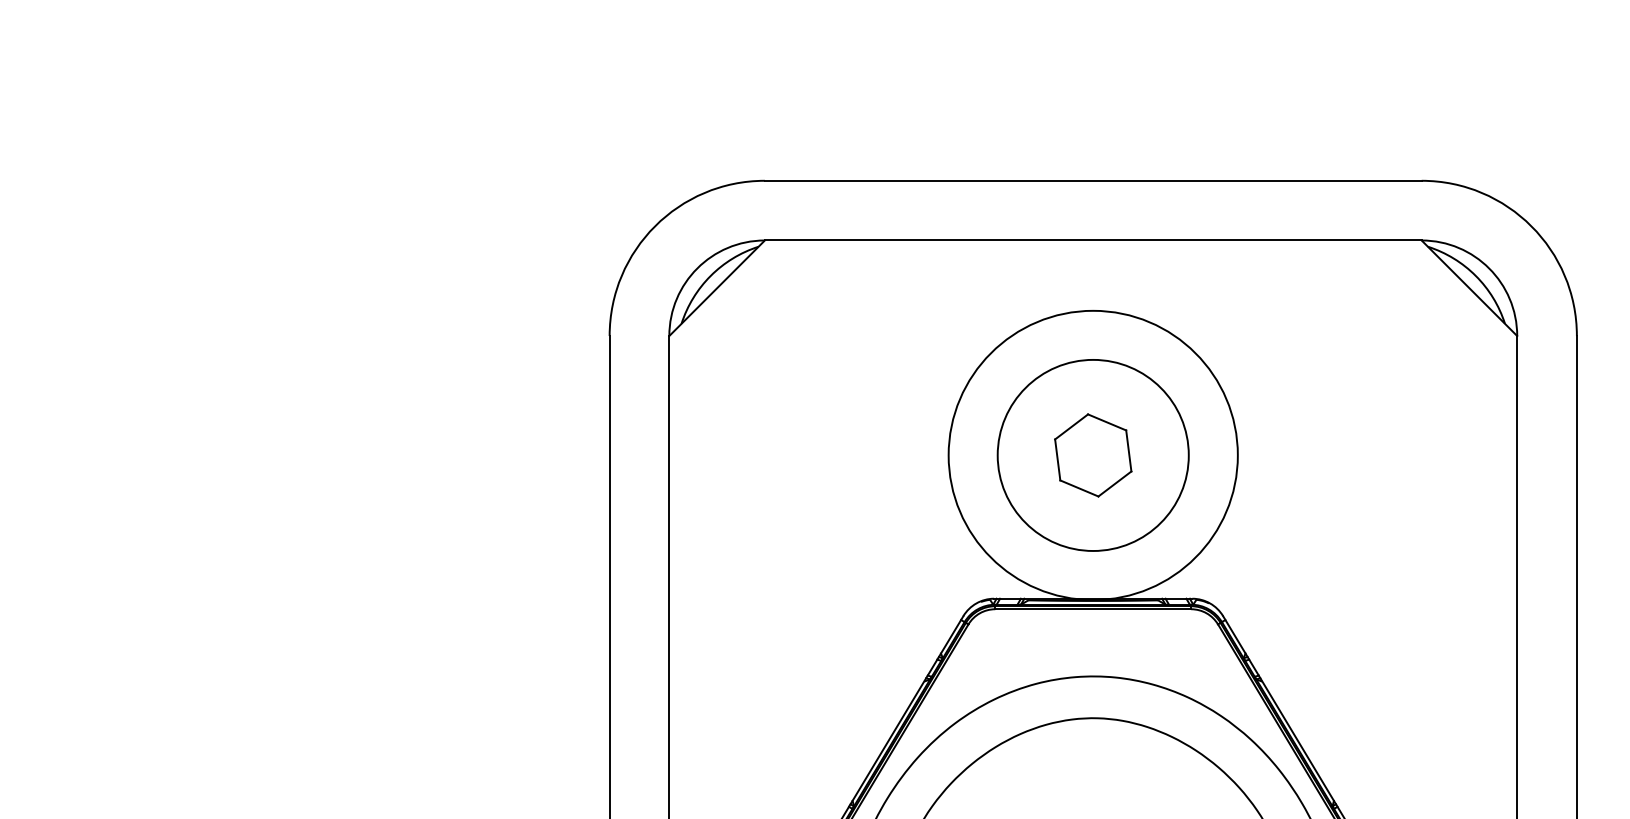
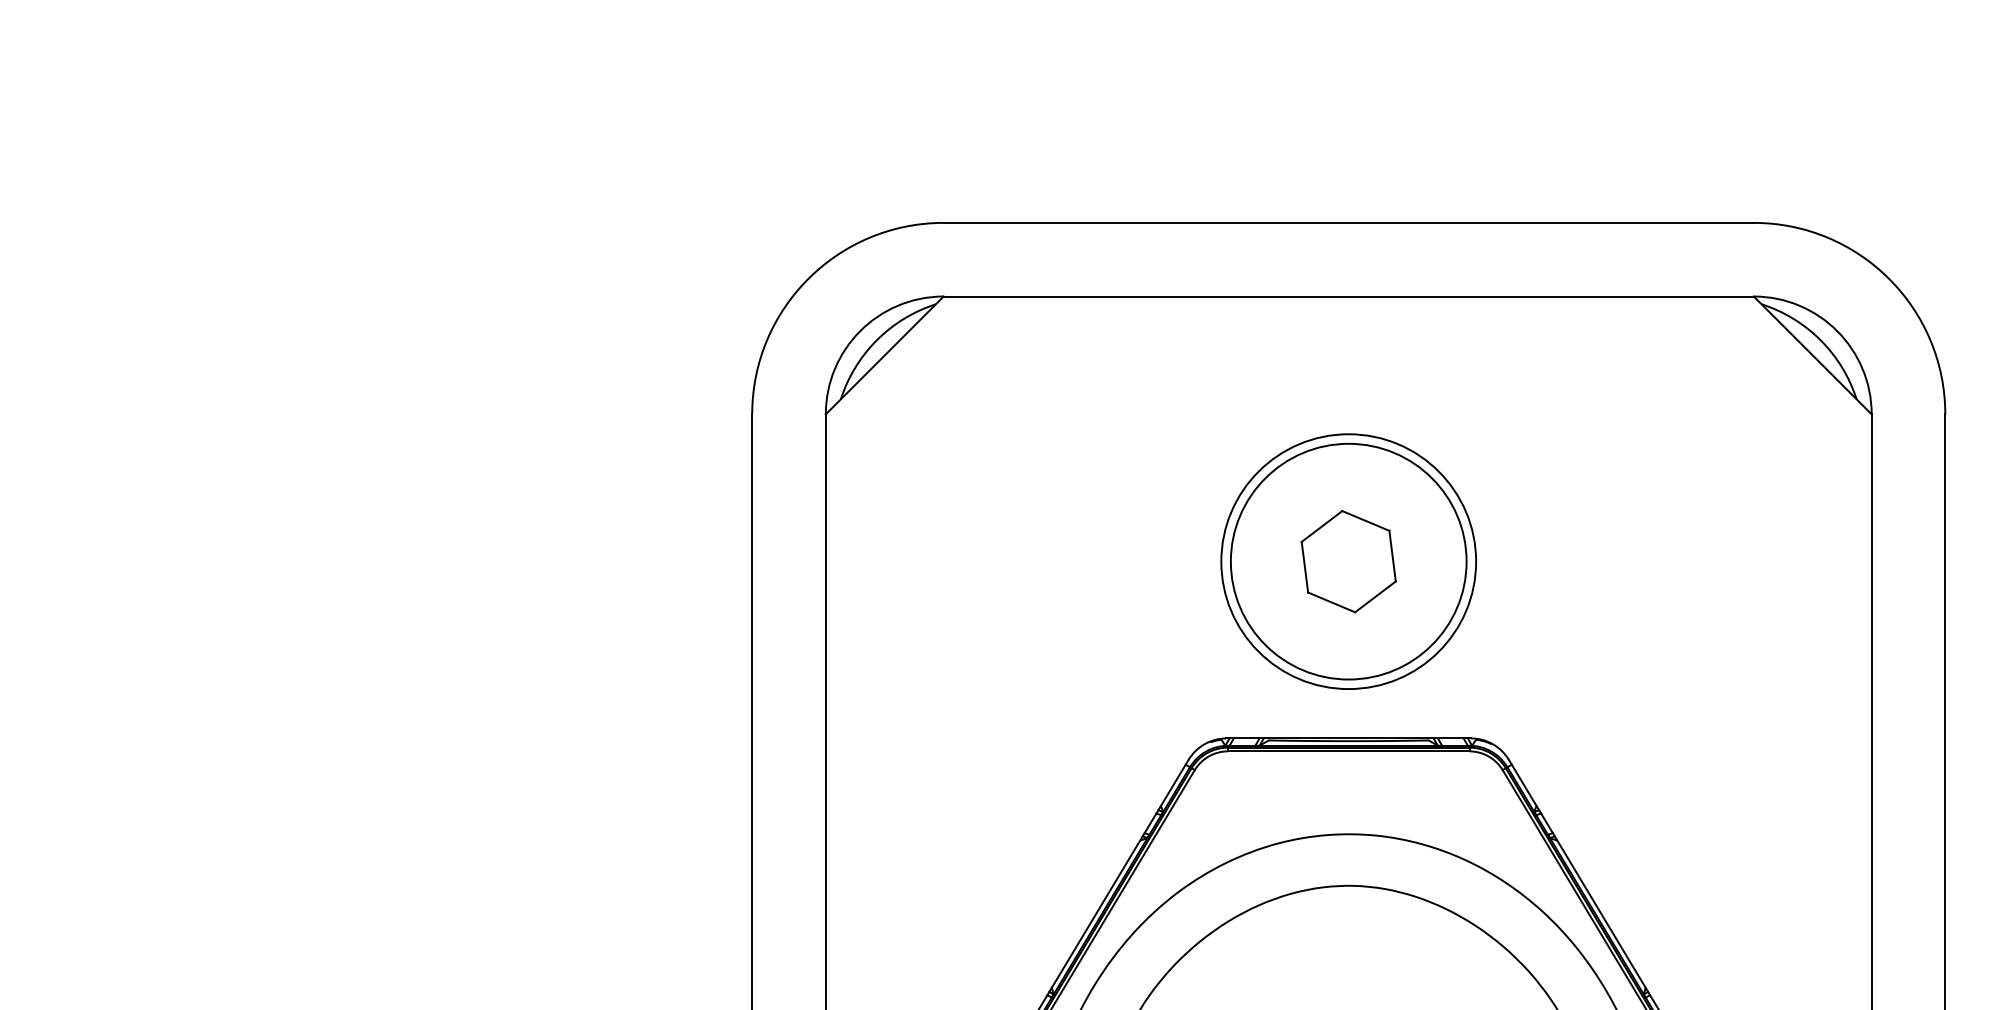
circle: (1093, 455) -> (1348, 561), size x0.71

